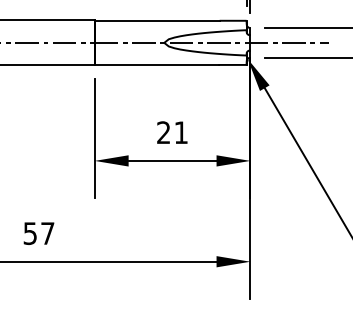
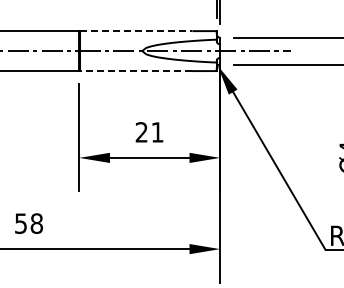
line: (157, 21) -> (136, 31), solid -> dashed
line: (156, 65) -> (135, 71), solid -> dashed
text: (47, 233) -> (36, 223), 57 -> 58

